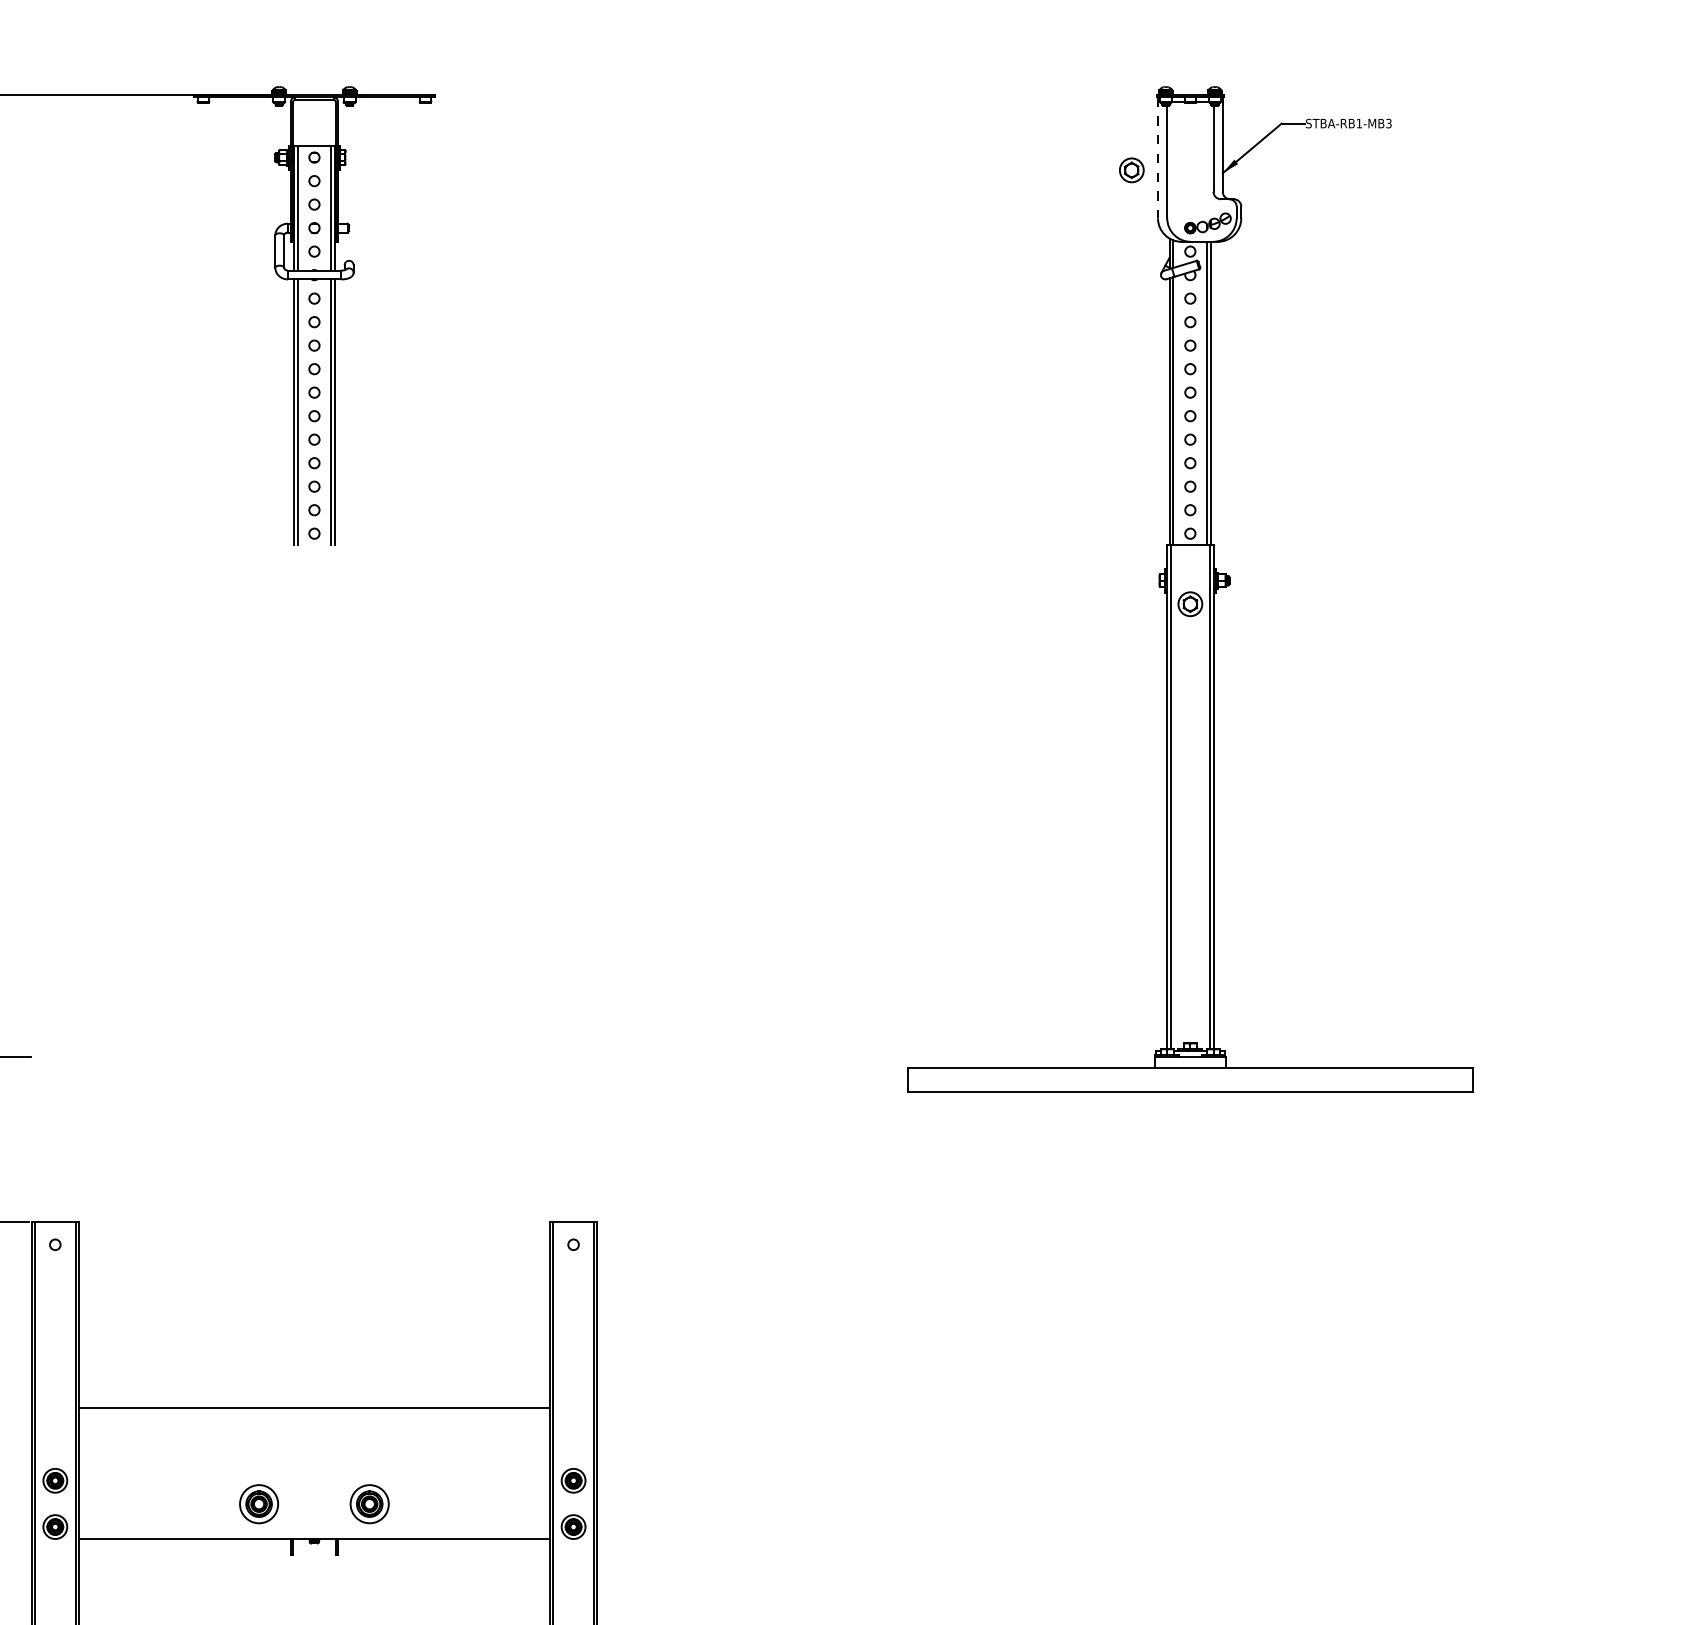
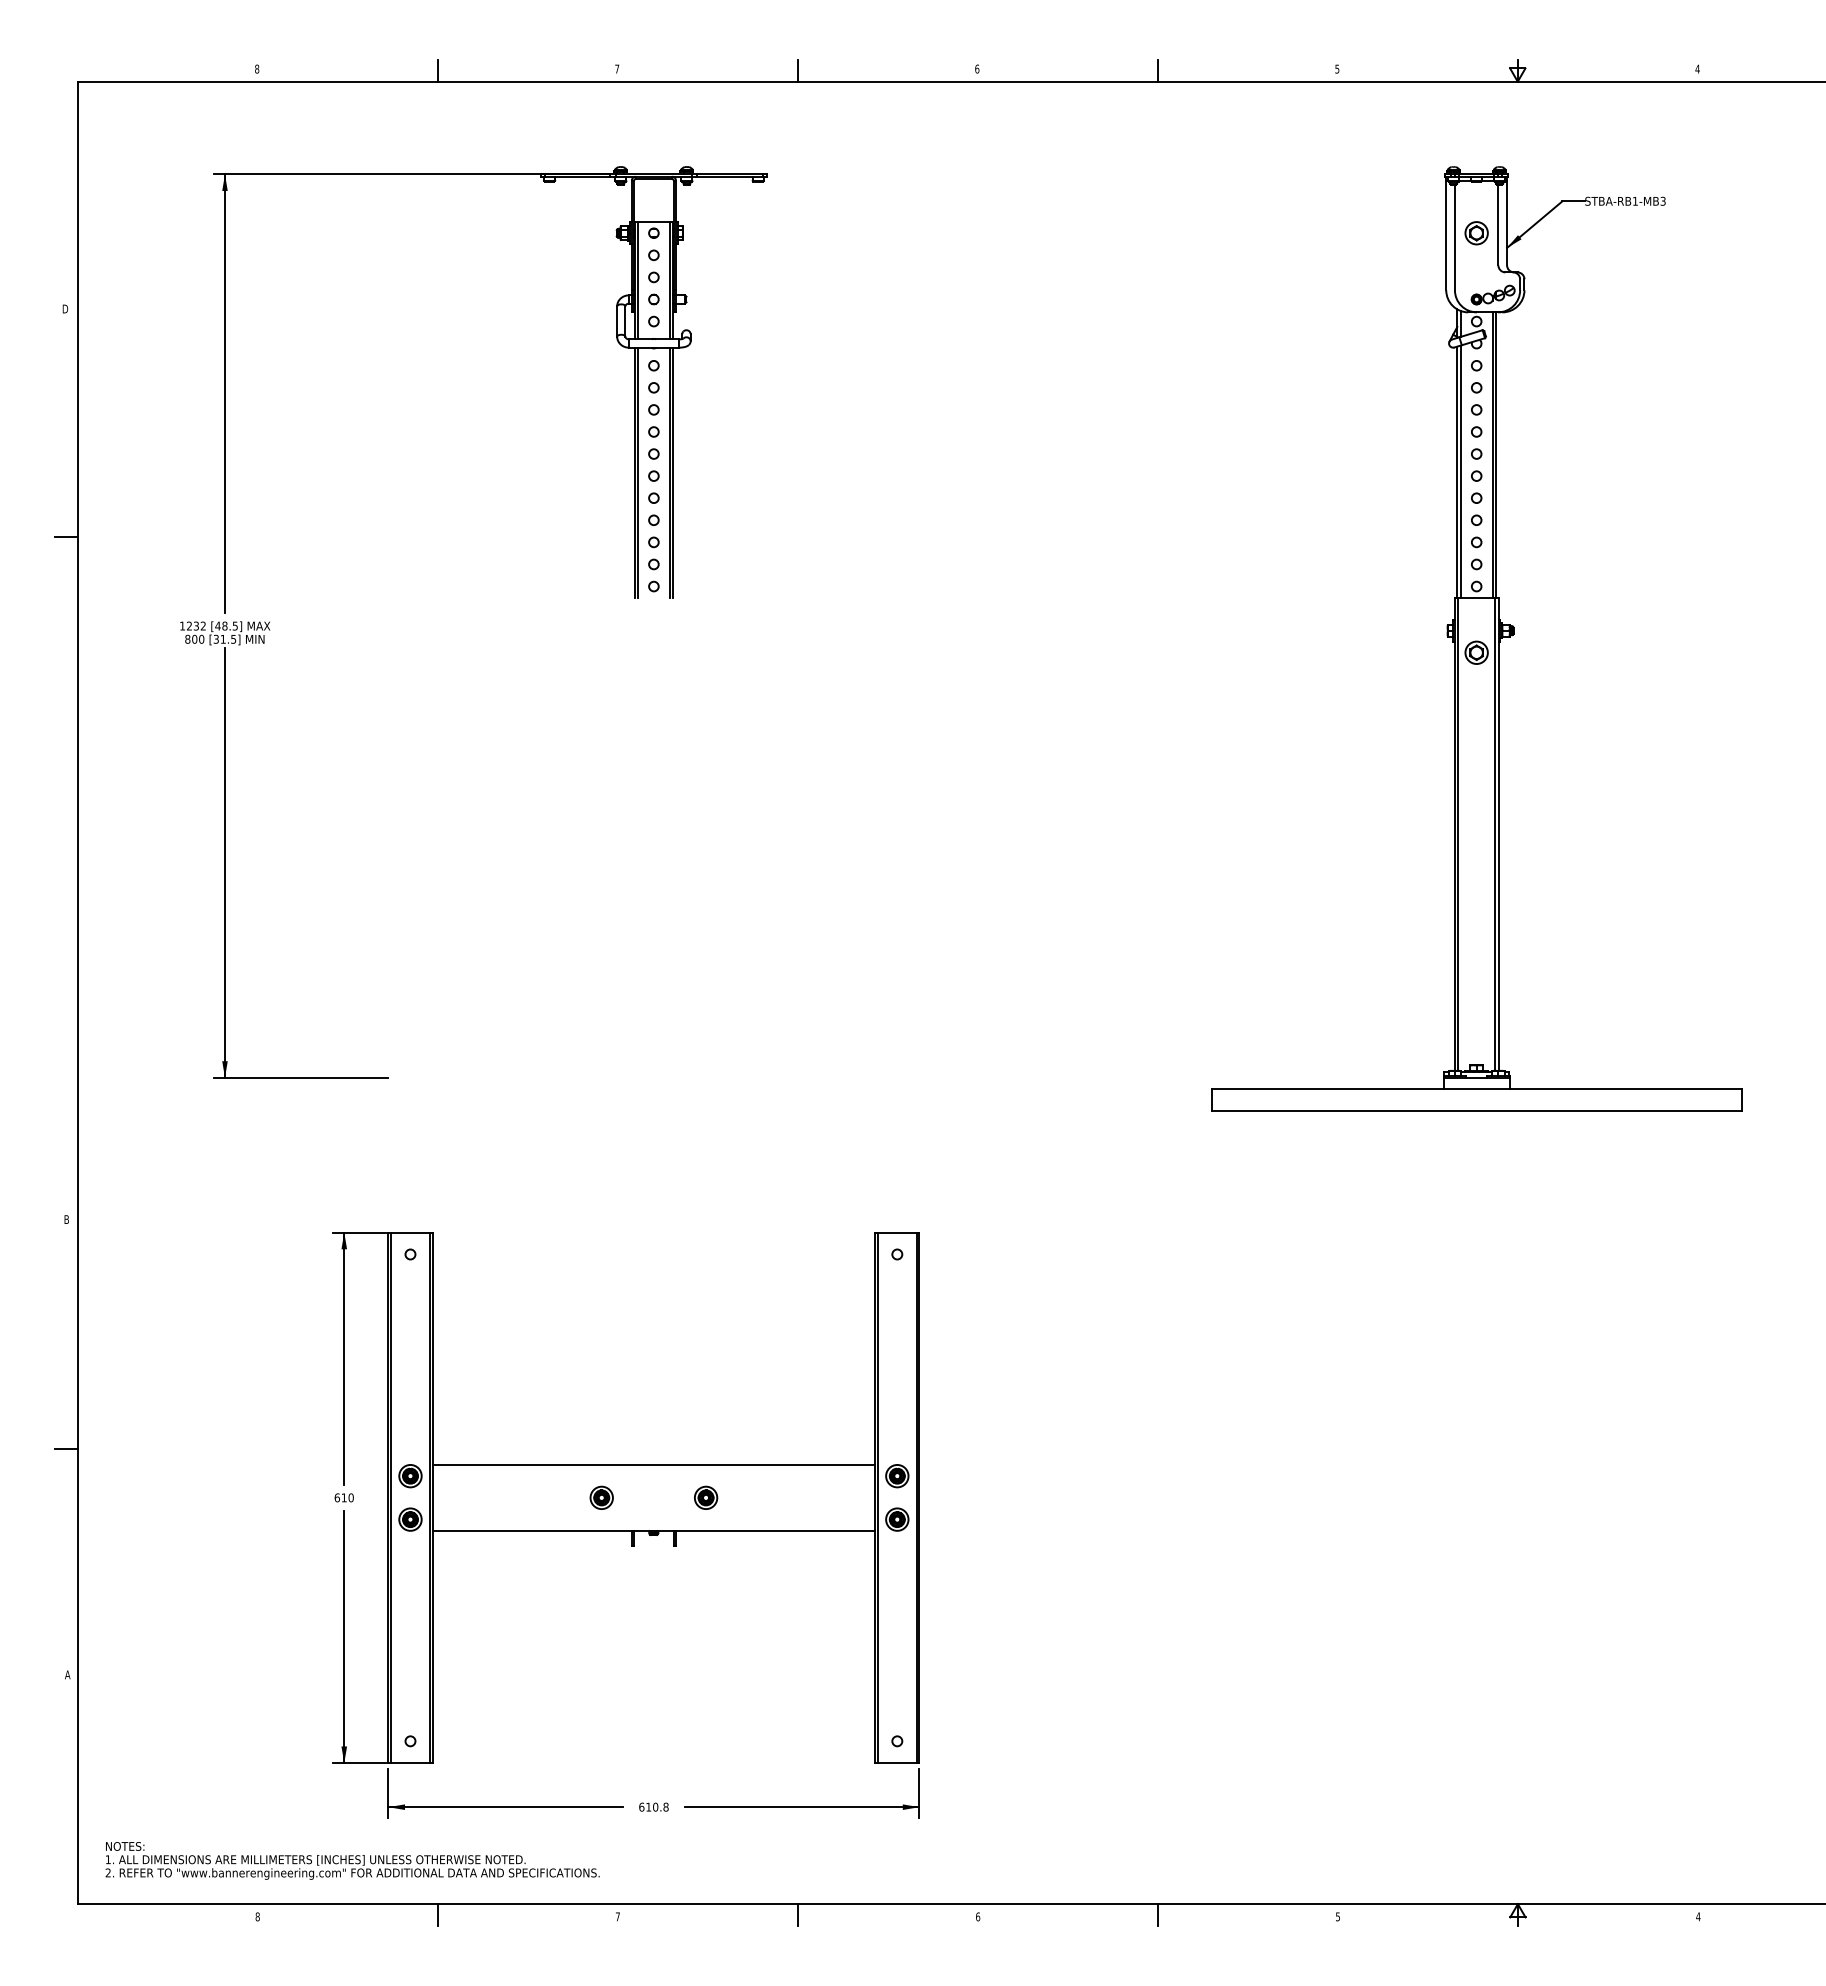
line: (1158, 157) -> (1446, 233), dashed -> solid
part: (1131, 170) -> (1476, 233), moved
line: (314, 1407) -> (653, 1464), moved
part: (258, 1503) -> (601, 1497), size x0.62
part: (370, 1503) -> (706, 1497), size x0.62

